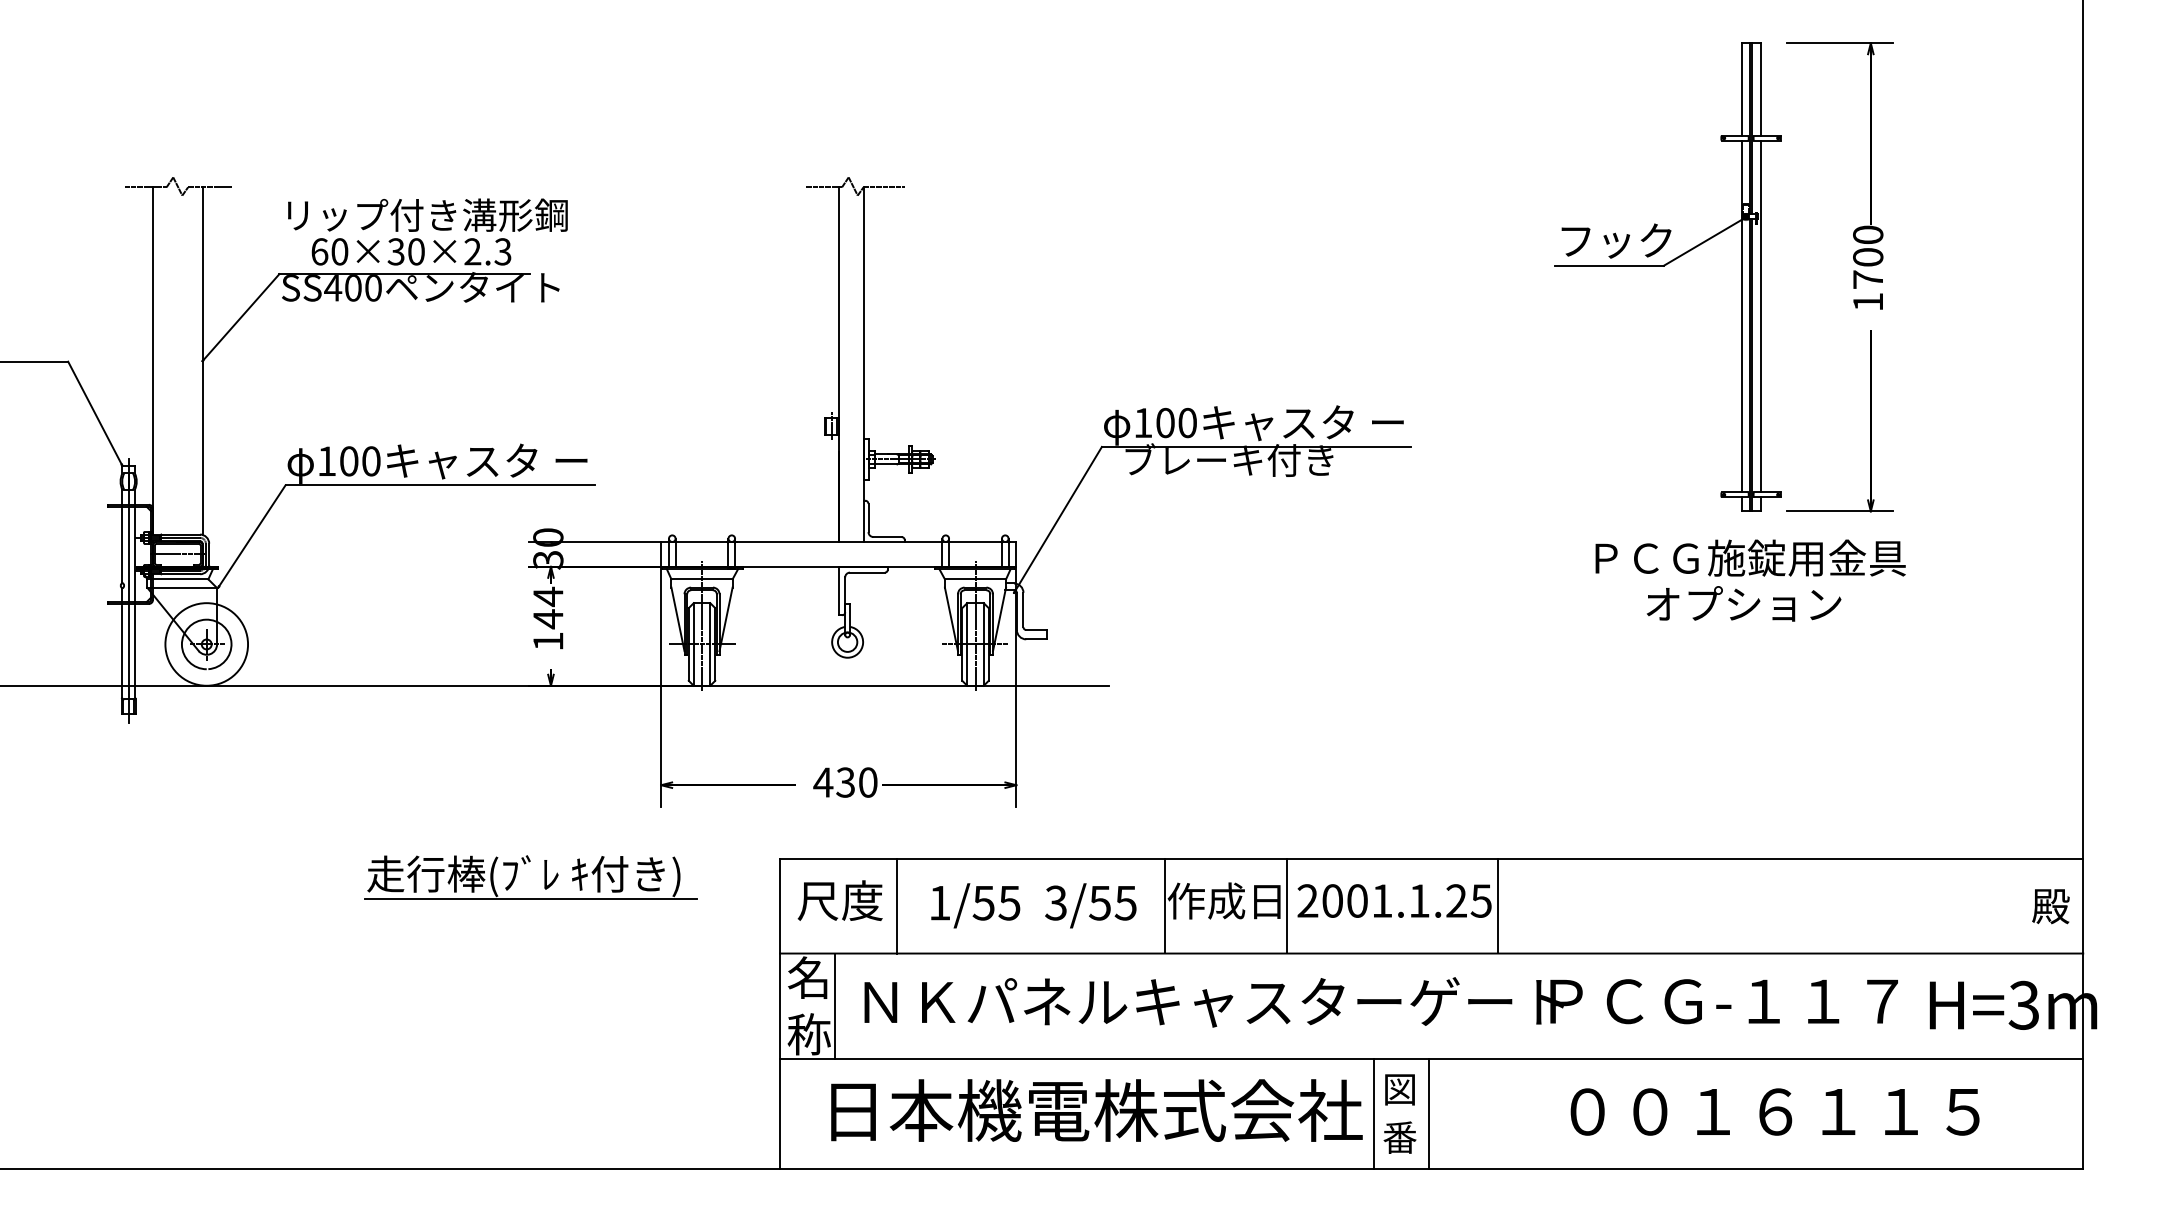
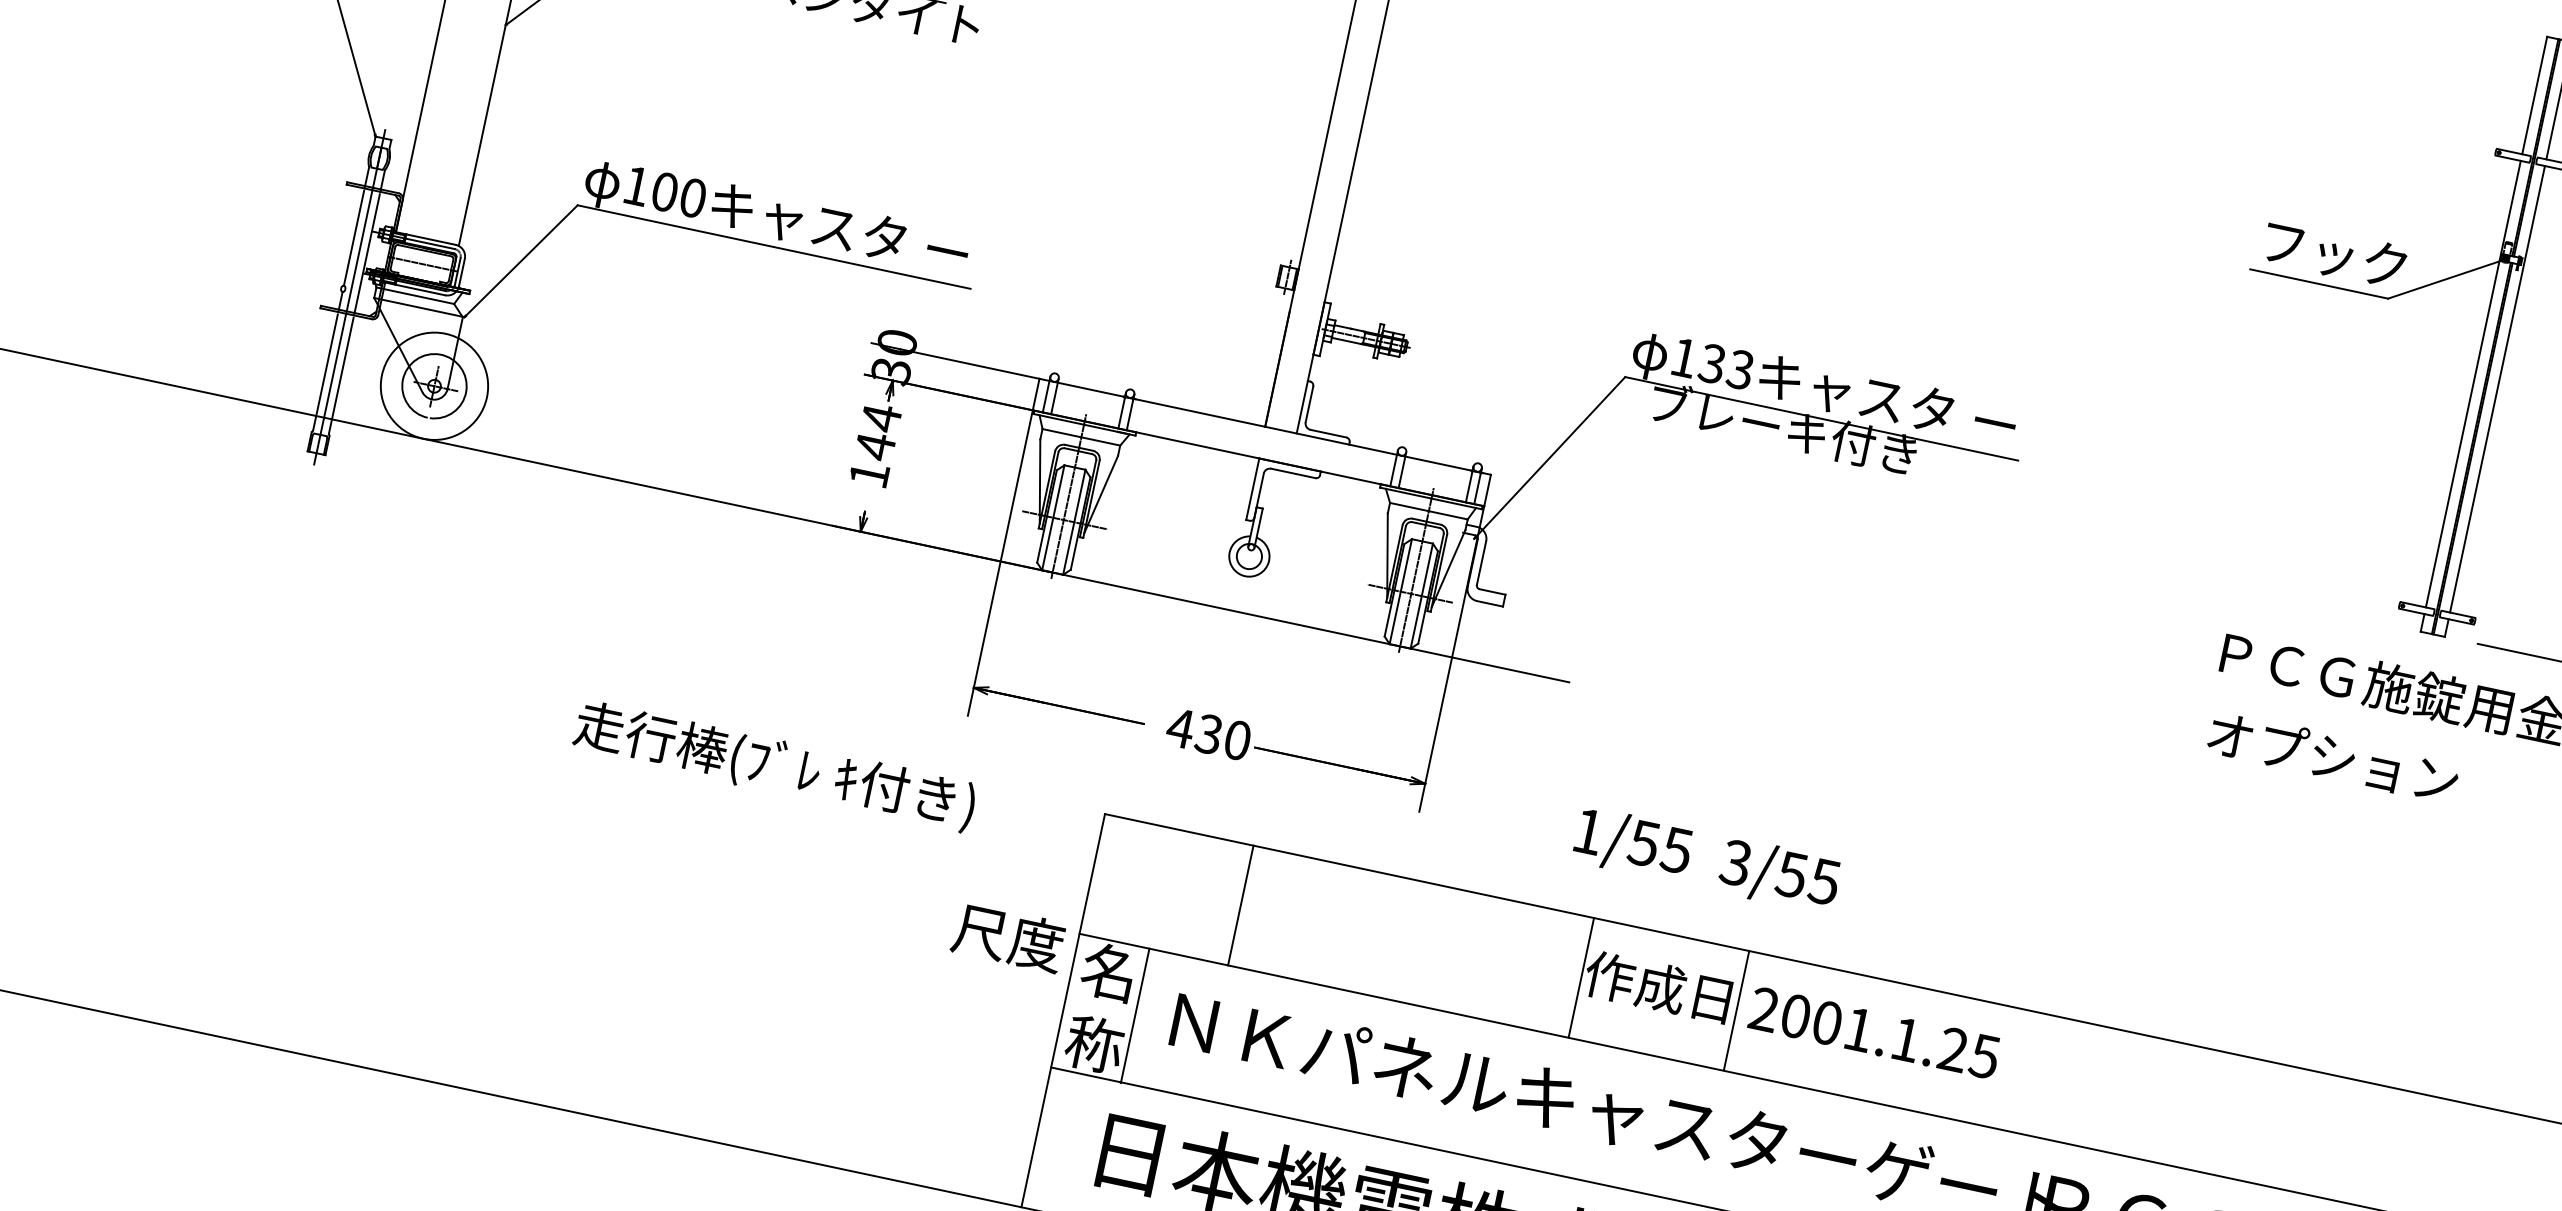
text: (1176, 423) -> (1726, 367), 100 -> 133
text: (1743, 603) -> (2332, 756), moved
line: (531, 899) -> (778, 798), removed
text: (839, 900) -> (1007, 937), moved
text: (1033, 905) -> (1706, 859), moved
line: (1498, 906) -> (2005, 1068), removed

